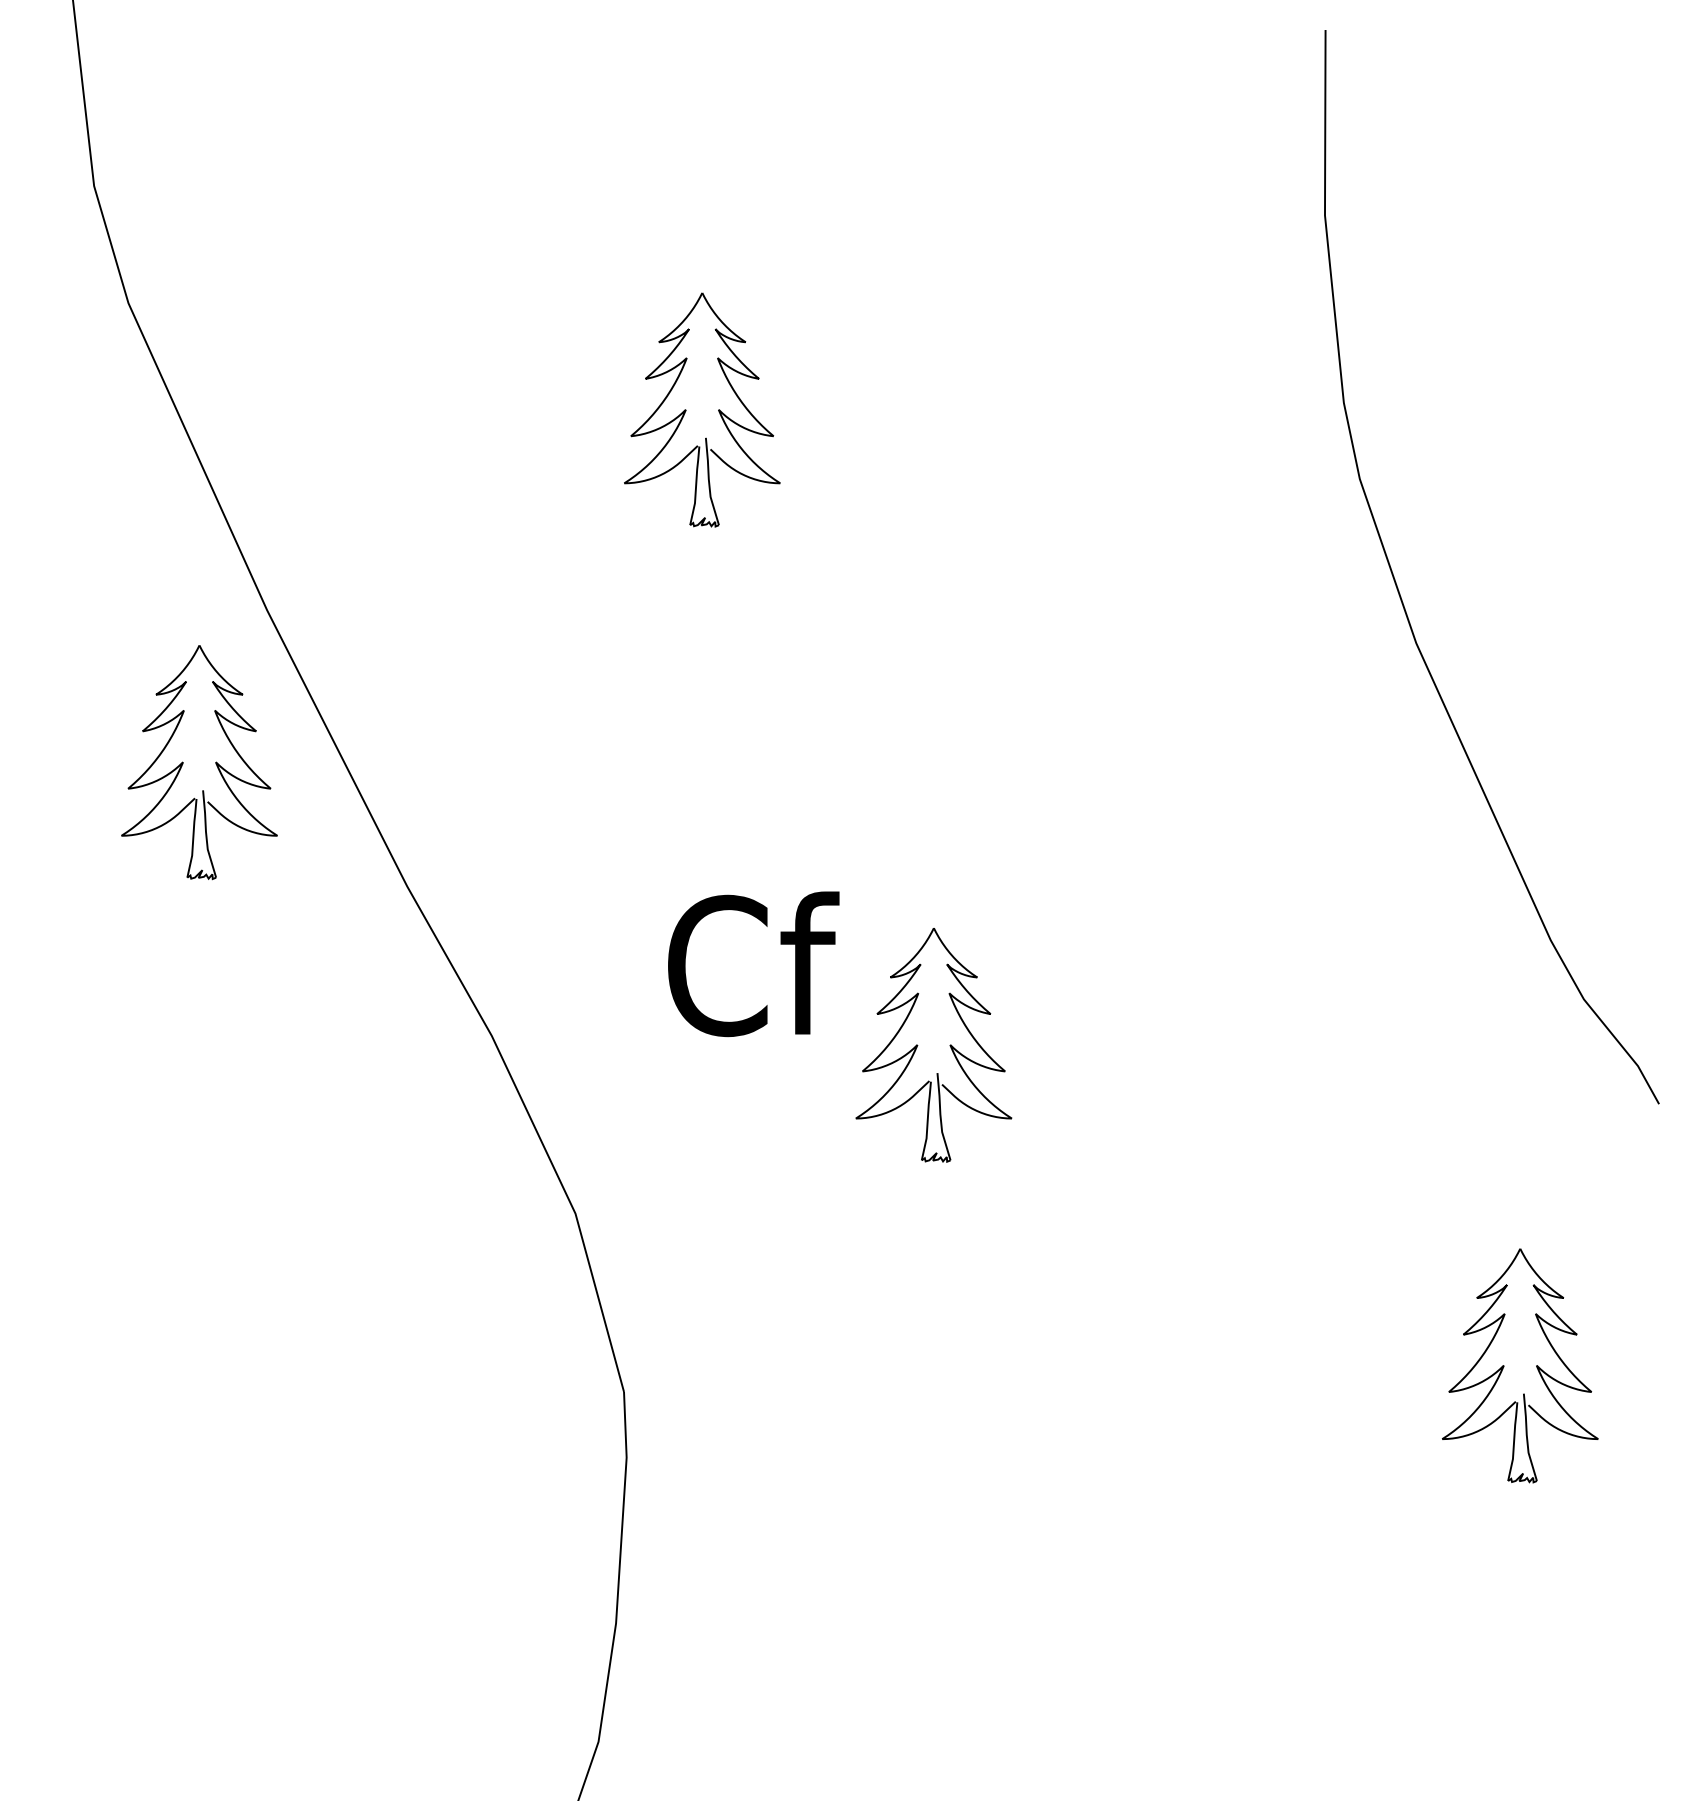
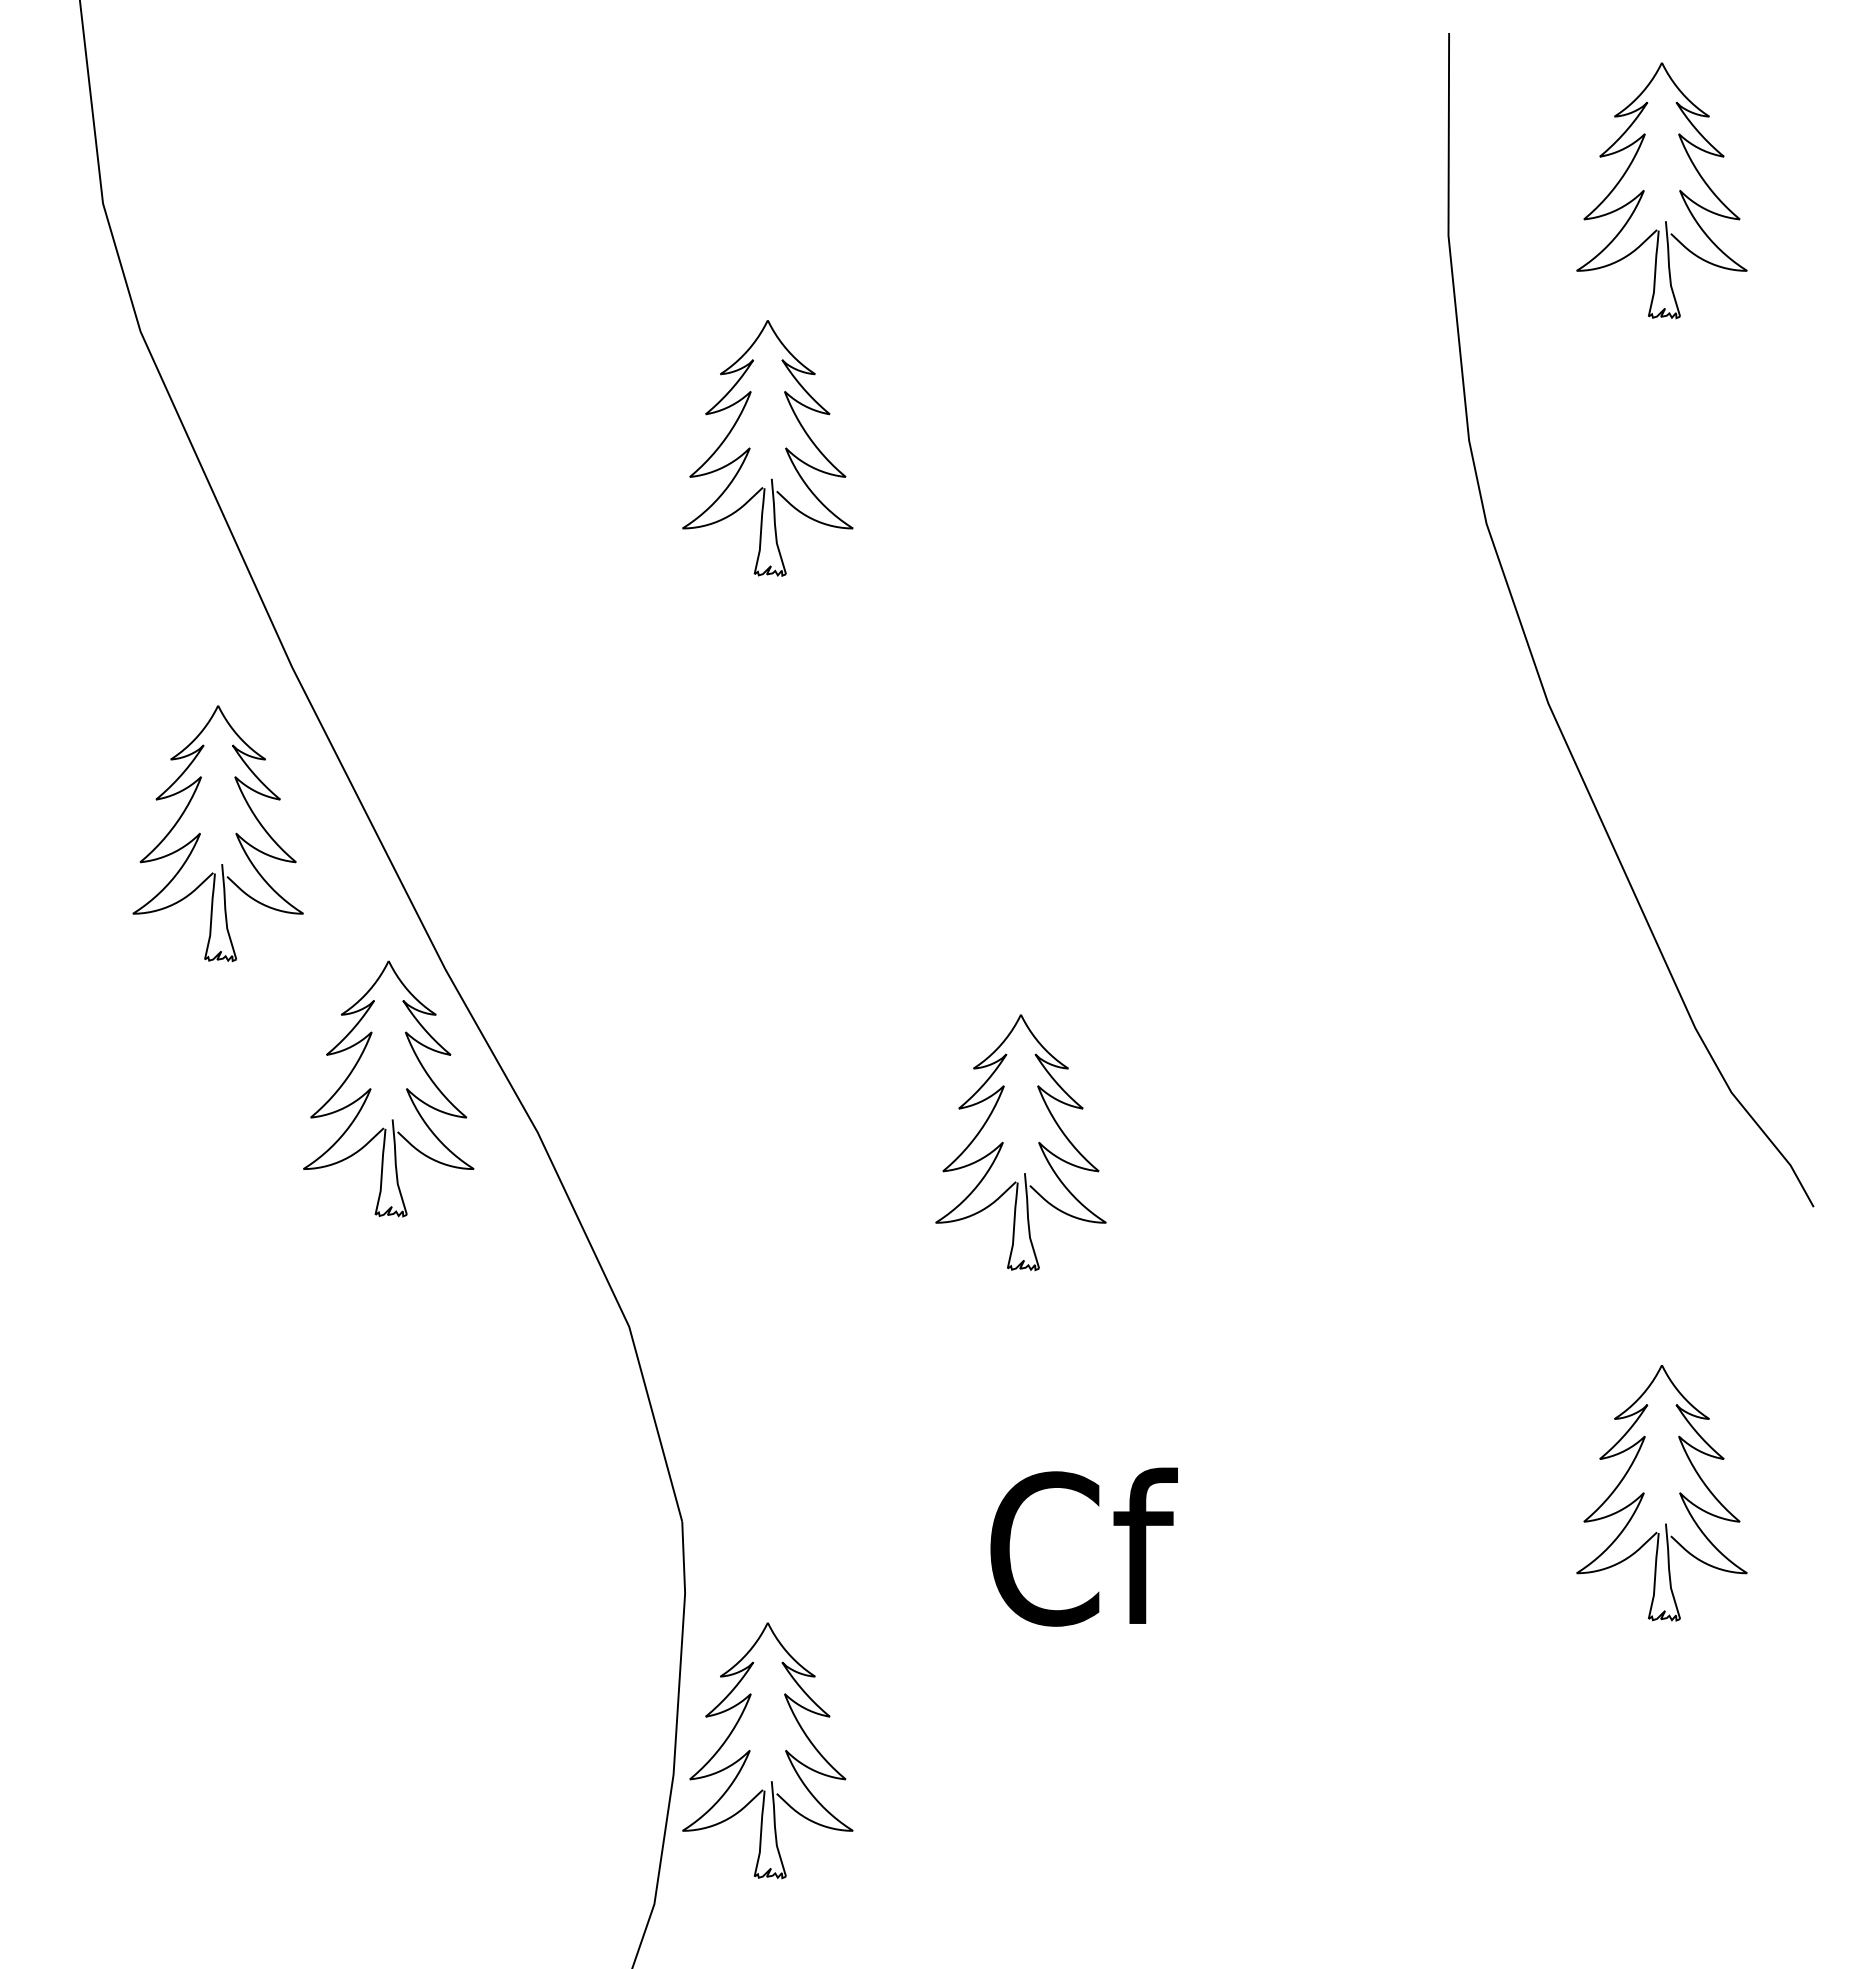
part: (1504, 174) -> (1644, 190), added
text: (753, 964) -> (1083, 1547), moved
part: (339, 995) -> (371, 1088), added
part: (686, 1601) -> (750, 1750), added

